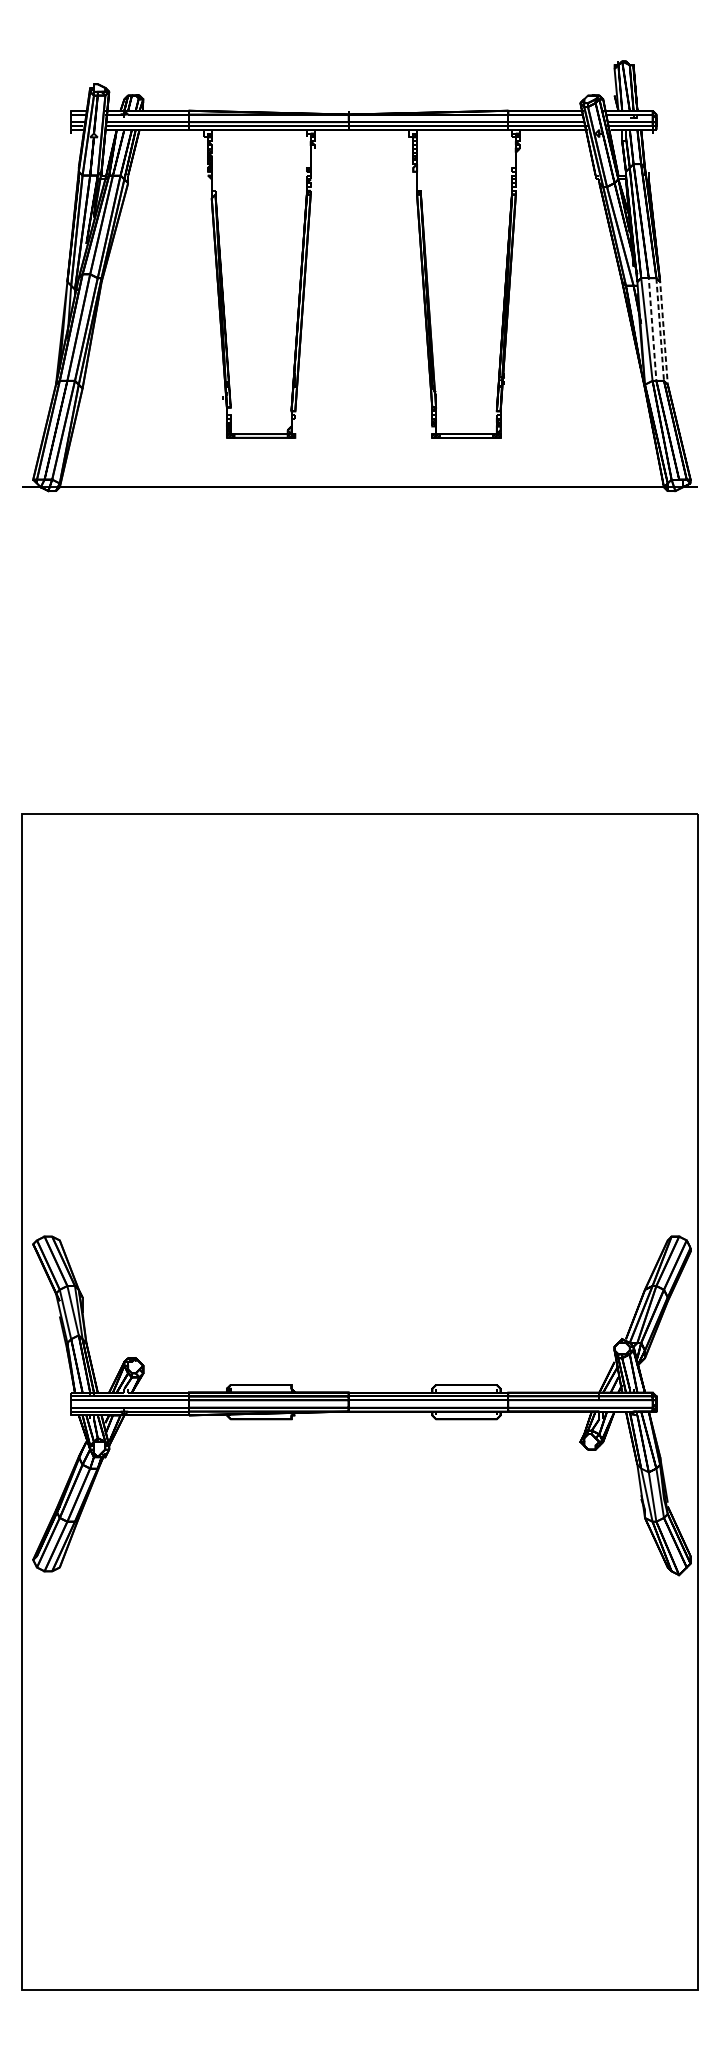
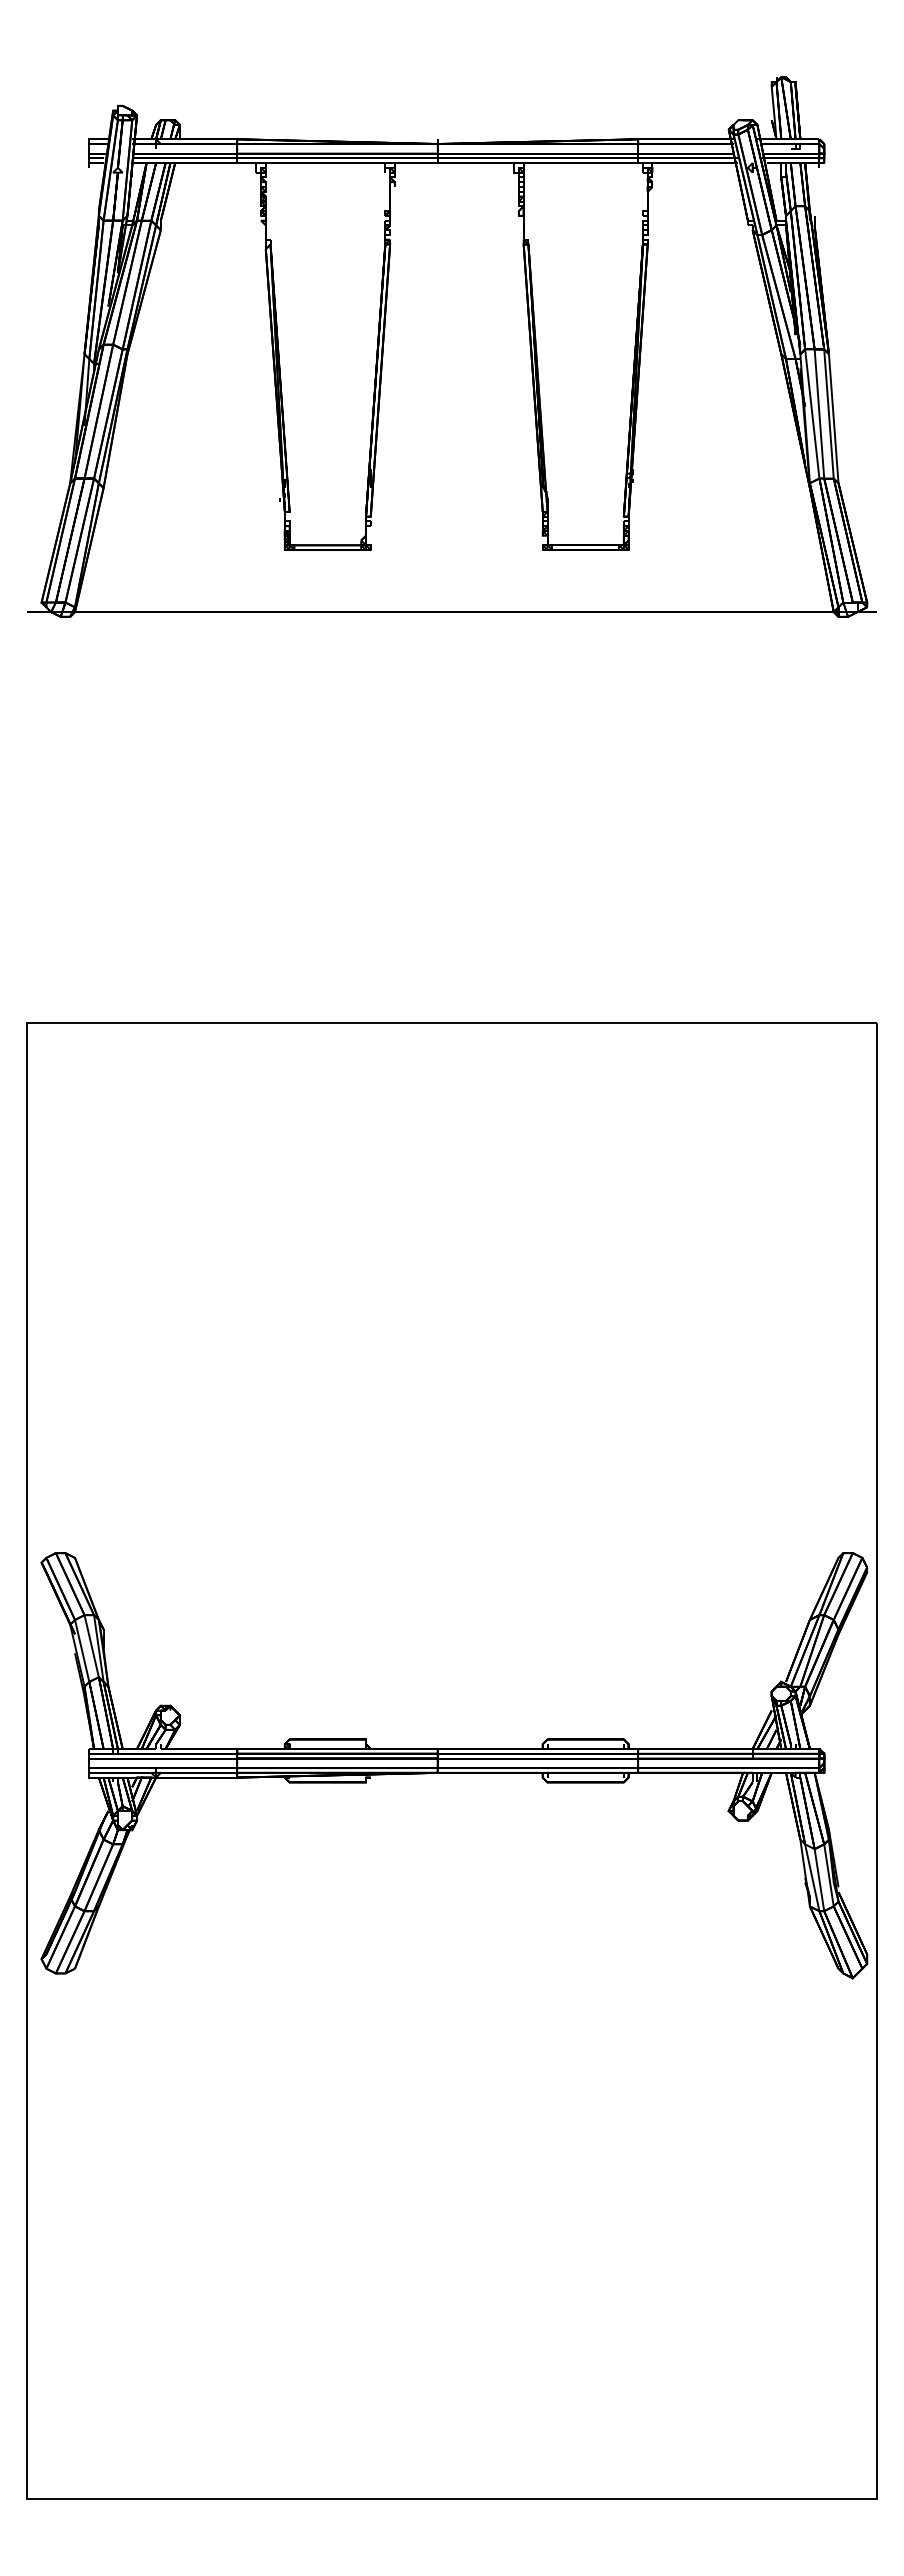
line: (652, 327) -> (819, 411), dashed -> solid
line: (666, 383) -> (836, 481), dashed -> solid

